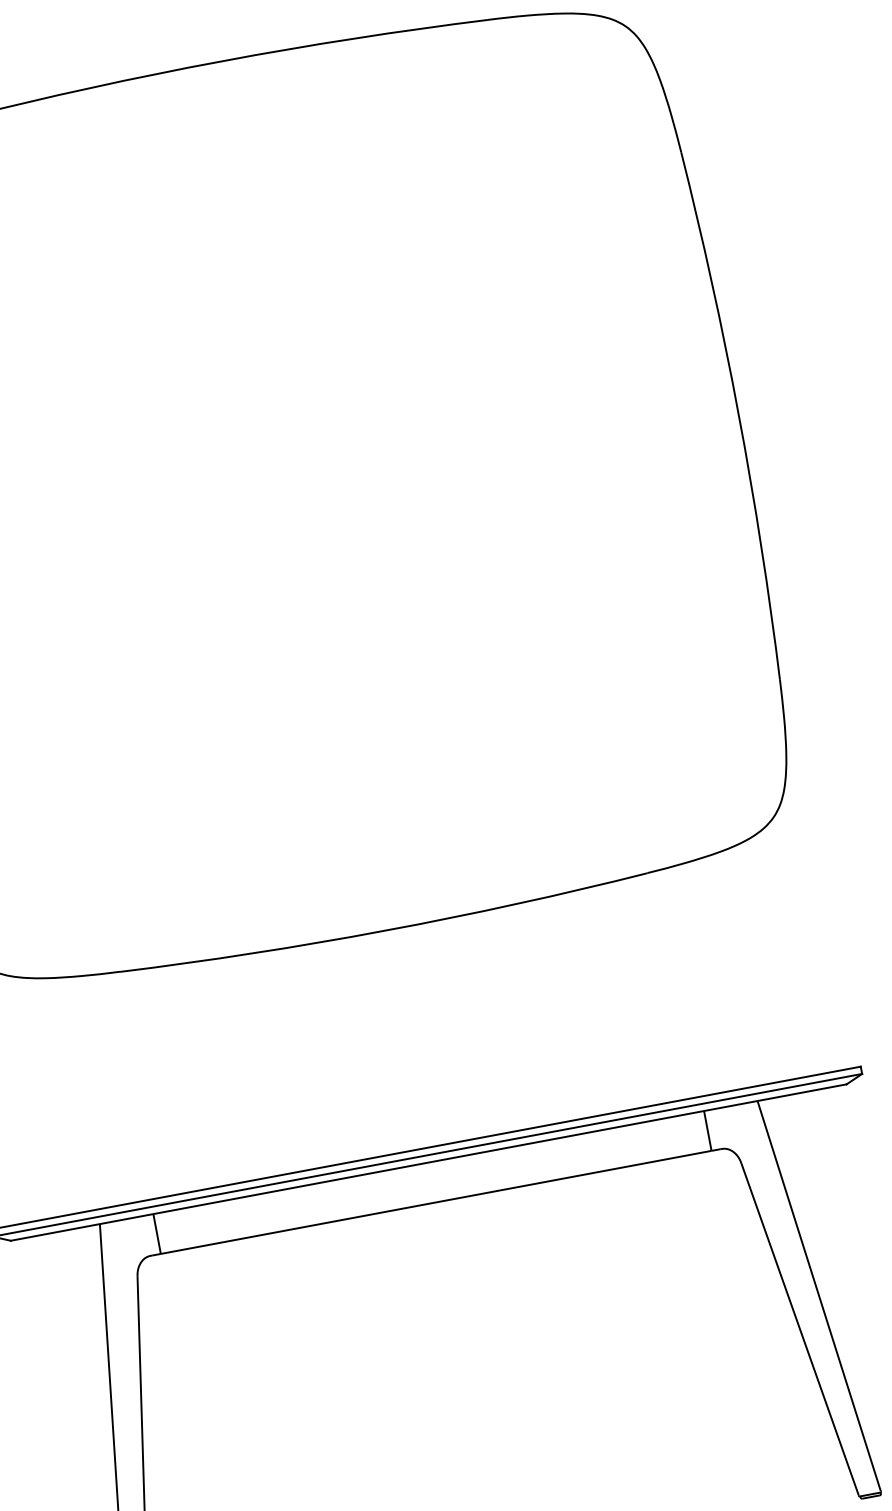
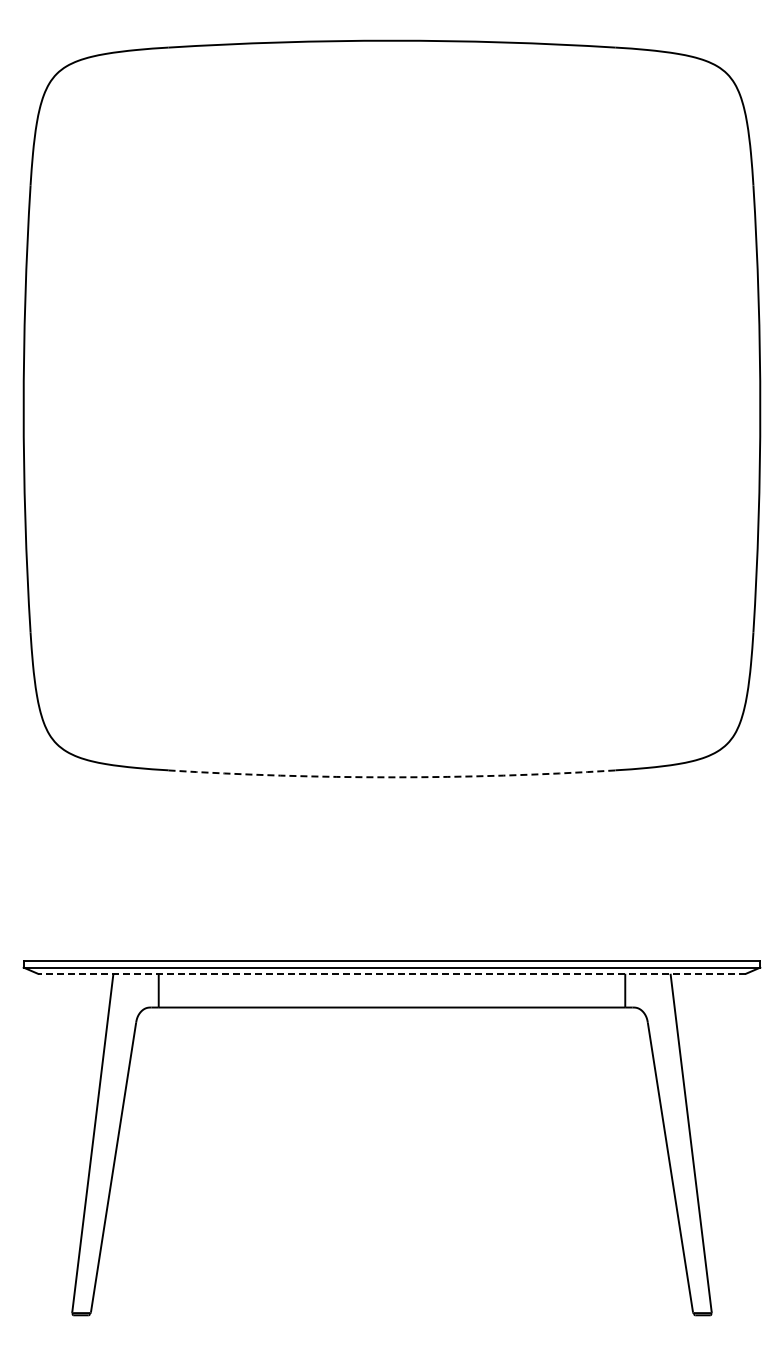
arc: (385, 930) -> (392, 777), solid -> dashed
line: (428, 1162) -> (391, 973), solid -> dashed

